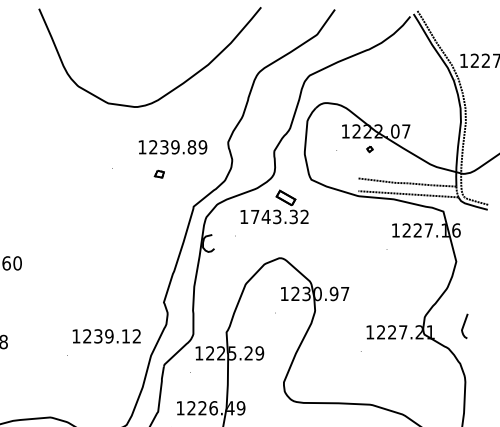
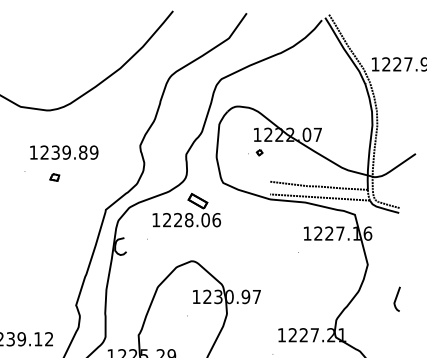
text: (172, 147) -> (63, 152), moved
part: (369, 149) -> (259, 152), moved
part: (158, 174) -> (53, 177), moved
text: (280, 216) -> (192, 219), 1743.32 -> 1228.06
curve: (464, 326) -> (396, 299), moved

